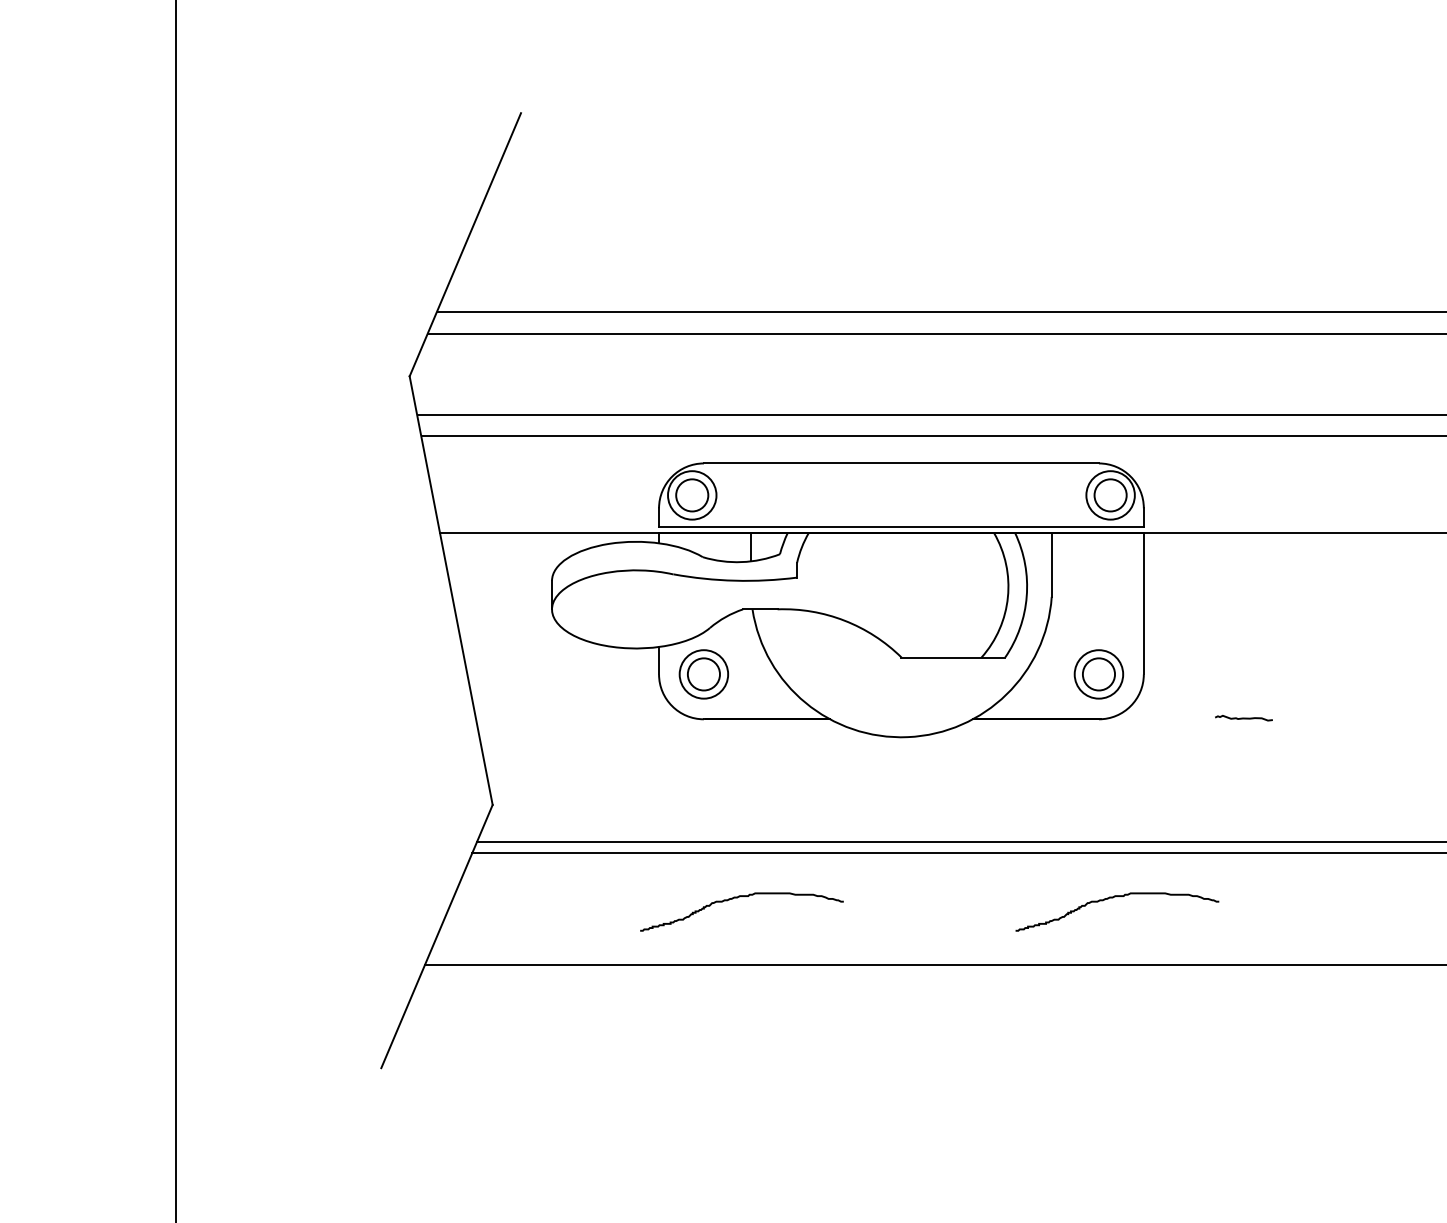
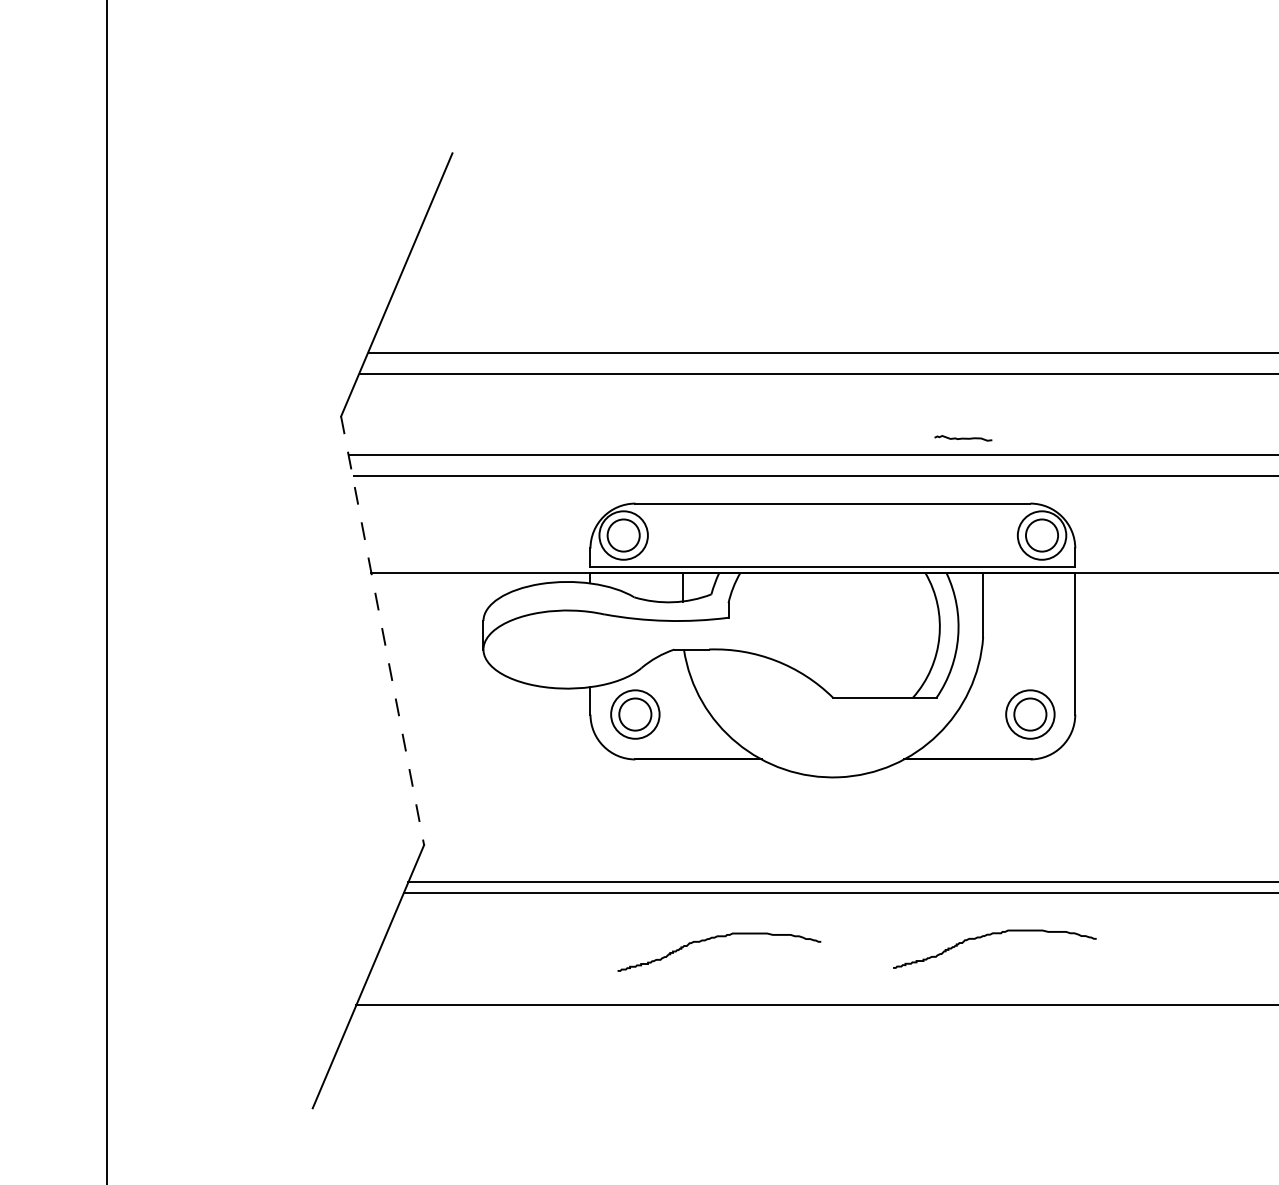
line: (451, 591) -> (382, 631), solid -> dashed
curve: (1243, 718) -> (962, 438), moved
curve: (737, 898) -> (714, 938), moved
curve: (1113, 898) -> (990, 935), moved

